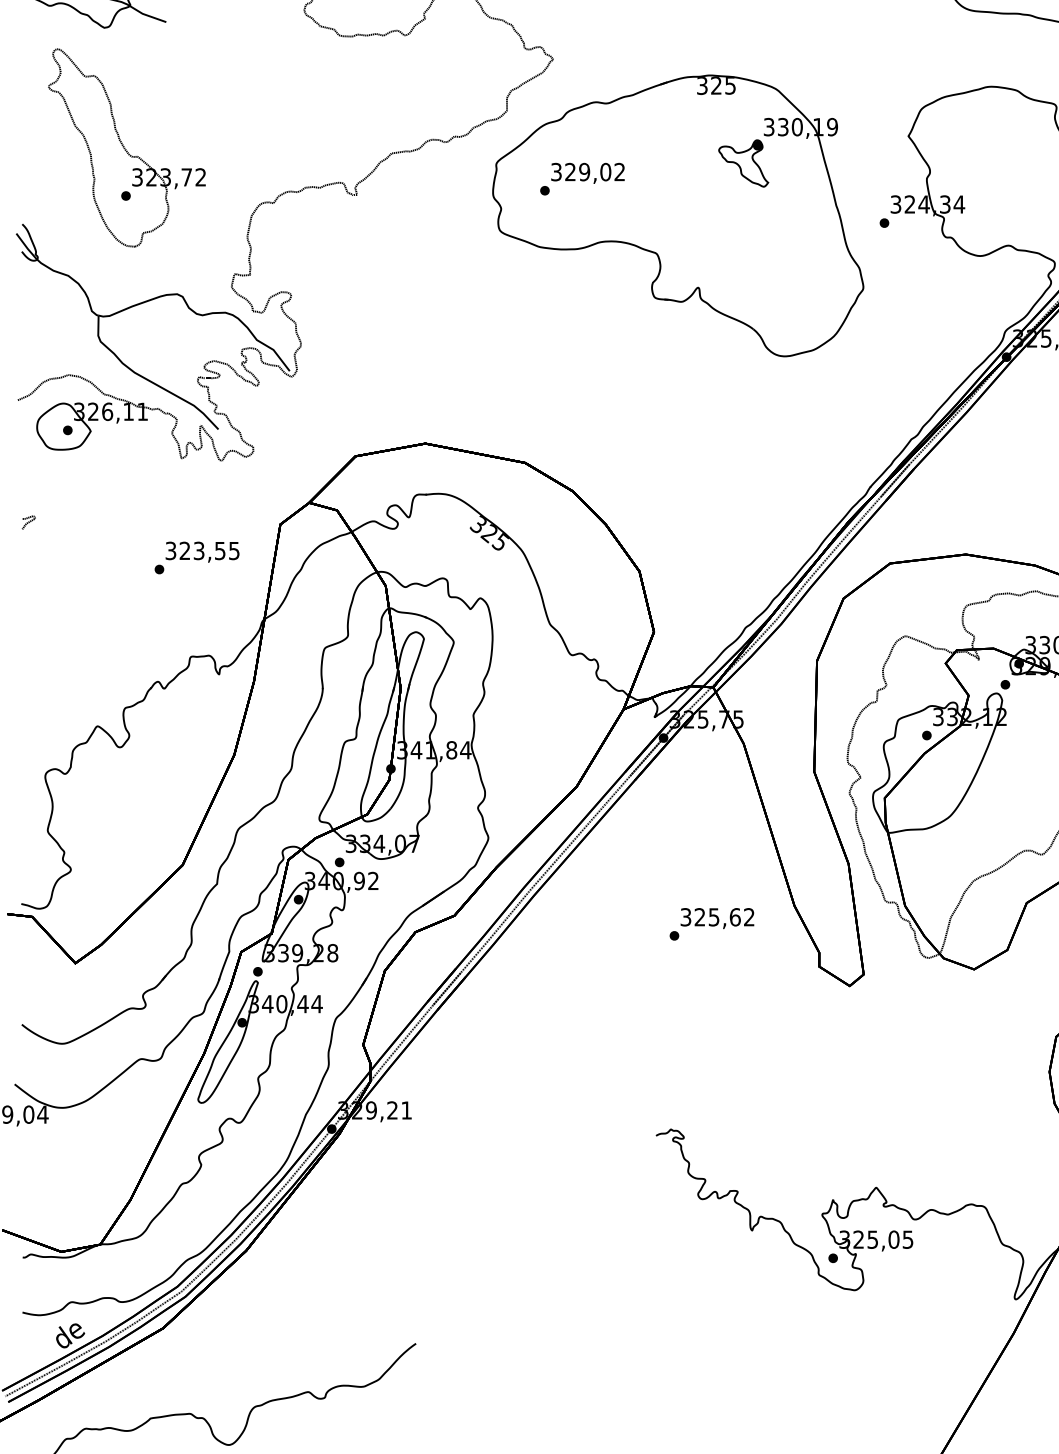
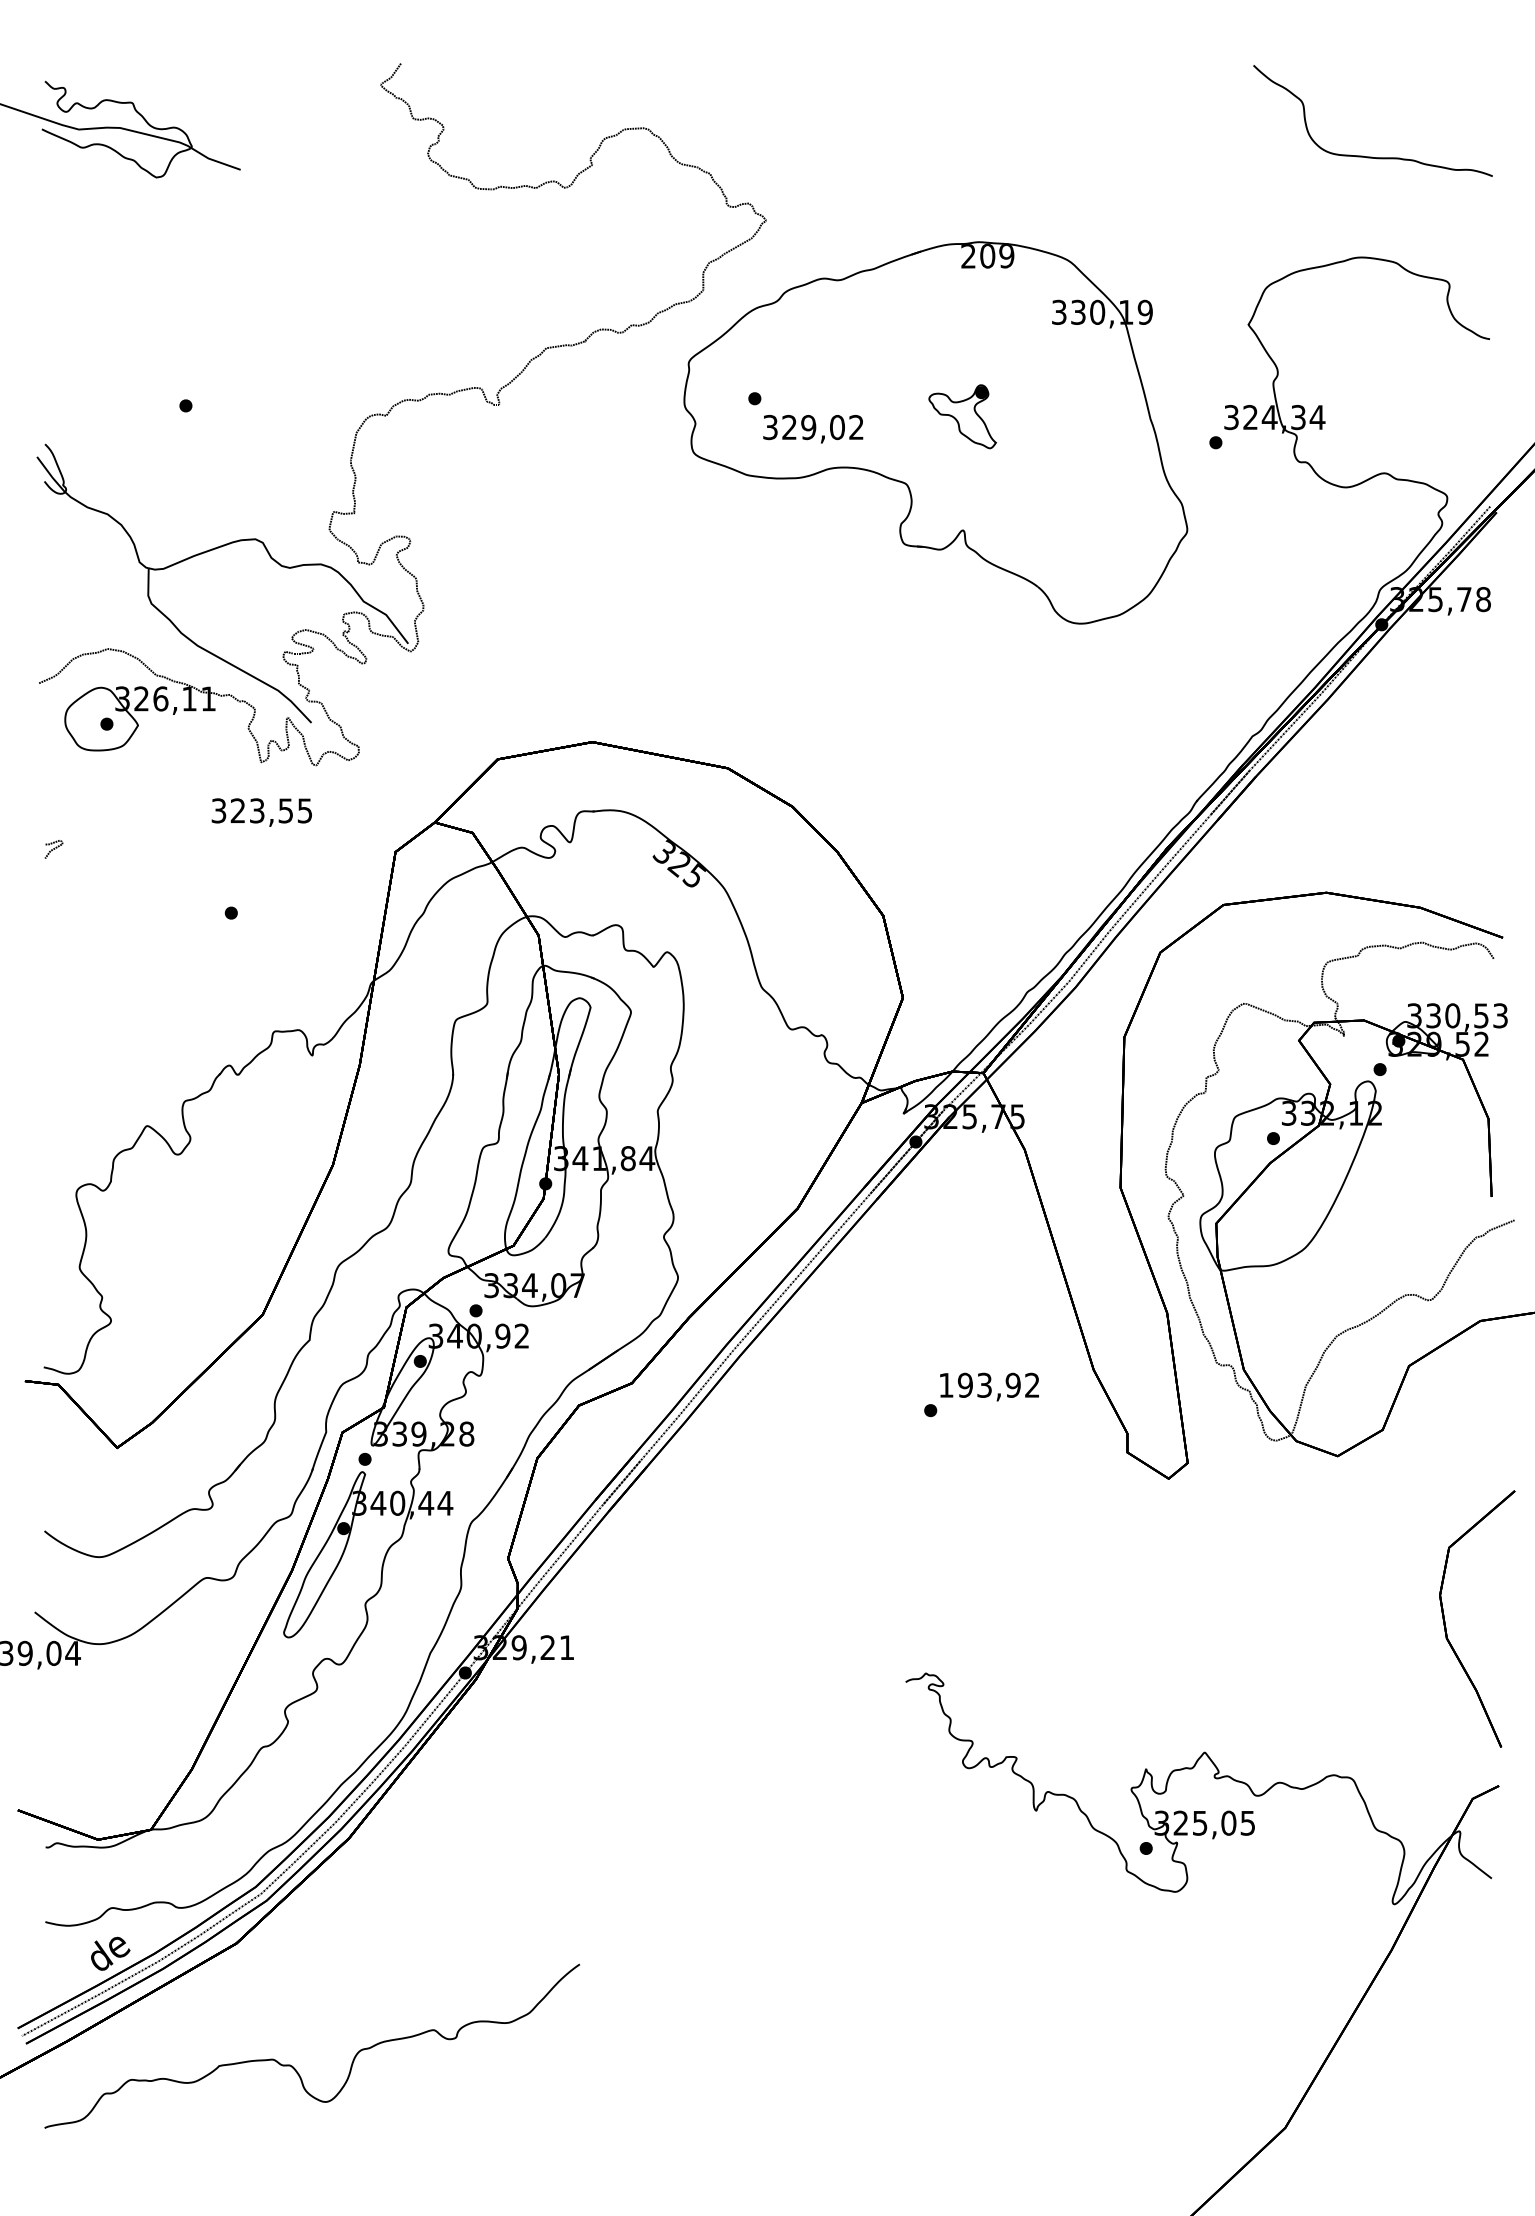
text: (716, 85) -> (987, 255), 325 -> 209
part: (127, 147) -> (187, 340), removed
part: (743, 163) -> (962, 416), moved
text: (588, 173) -> (813, 429), moved
text: (202, 552) -> (261, 812), moved
text: (710, 916) -> (979, 1384), 325,62 -> 193,92

